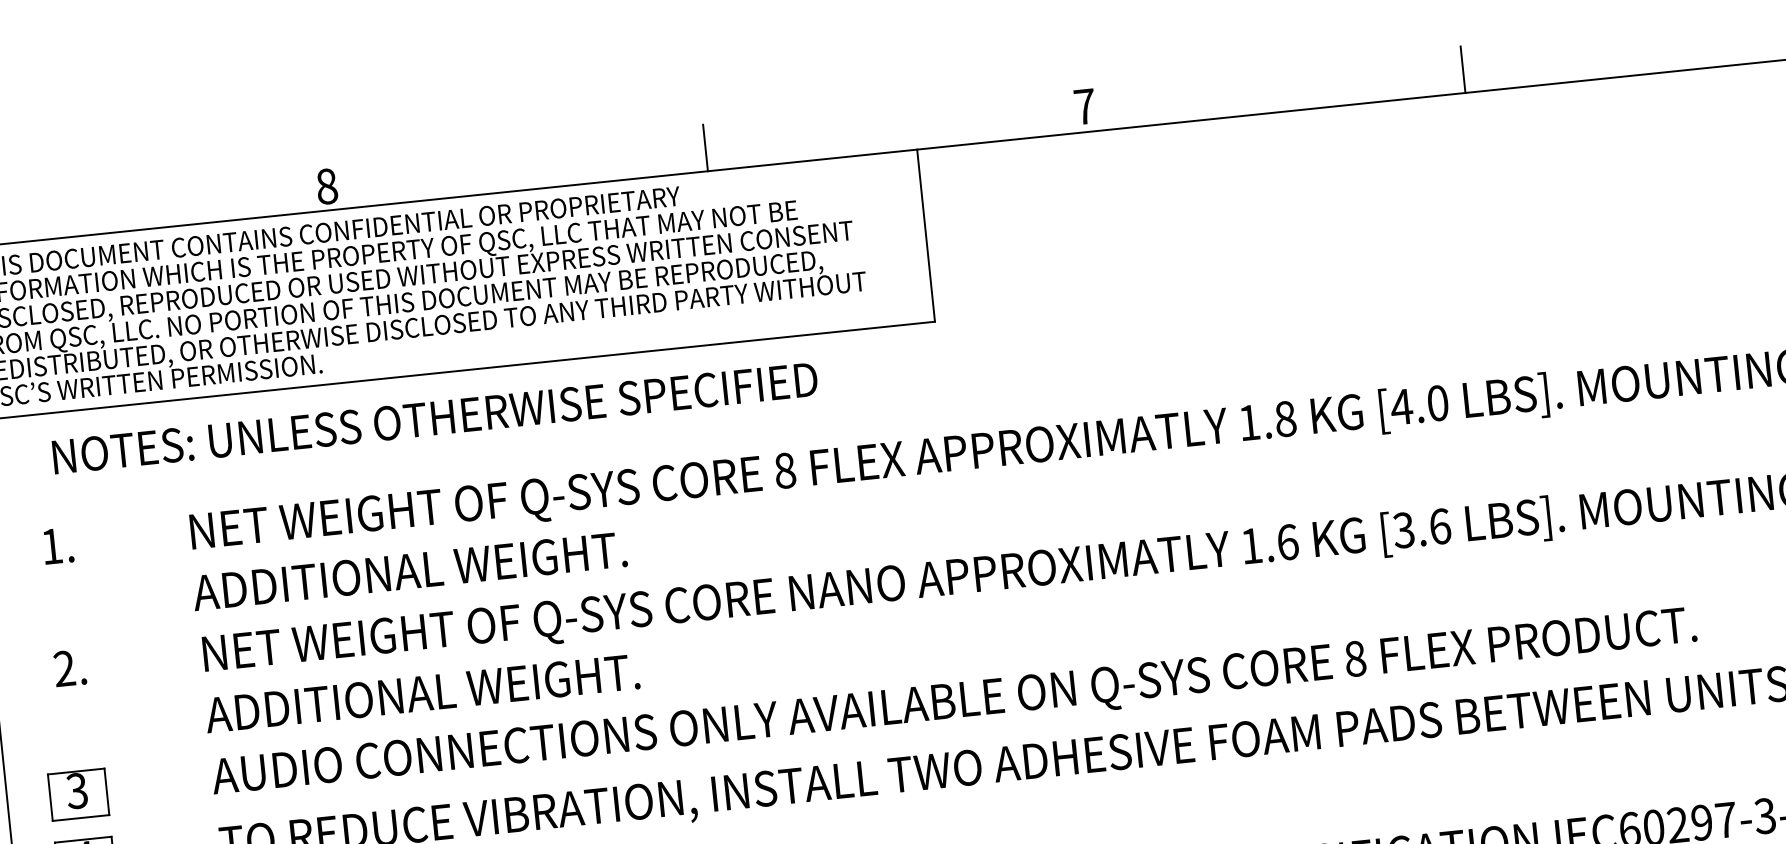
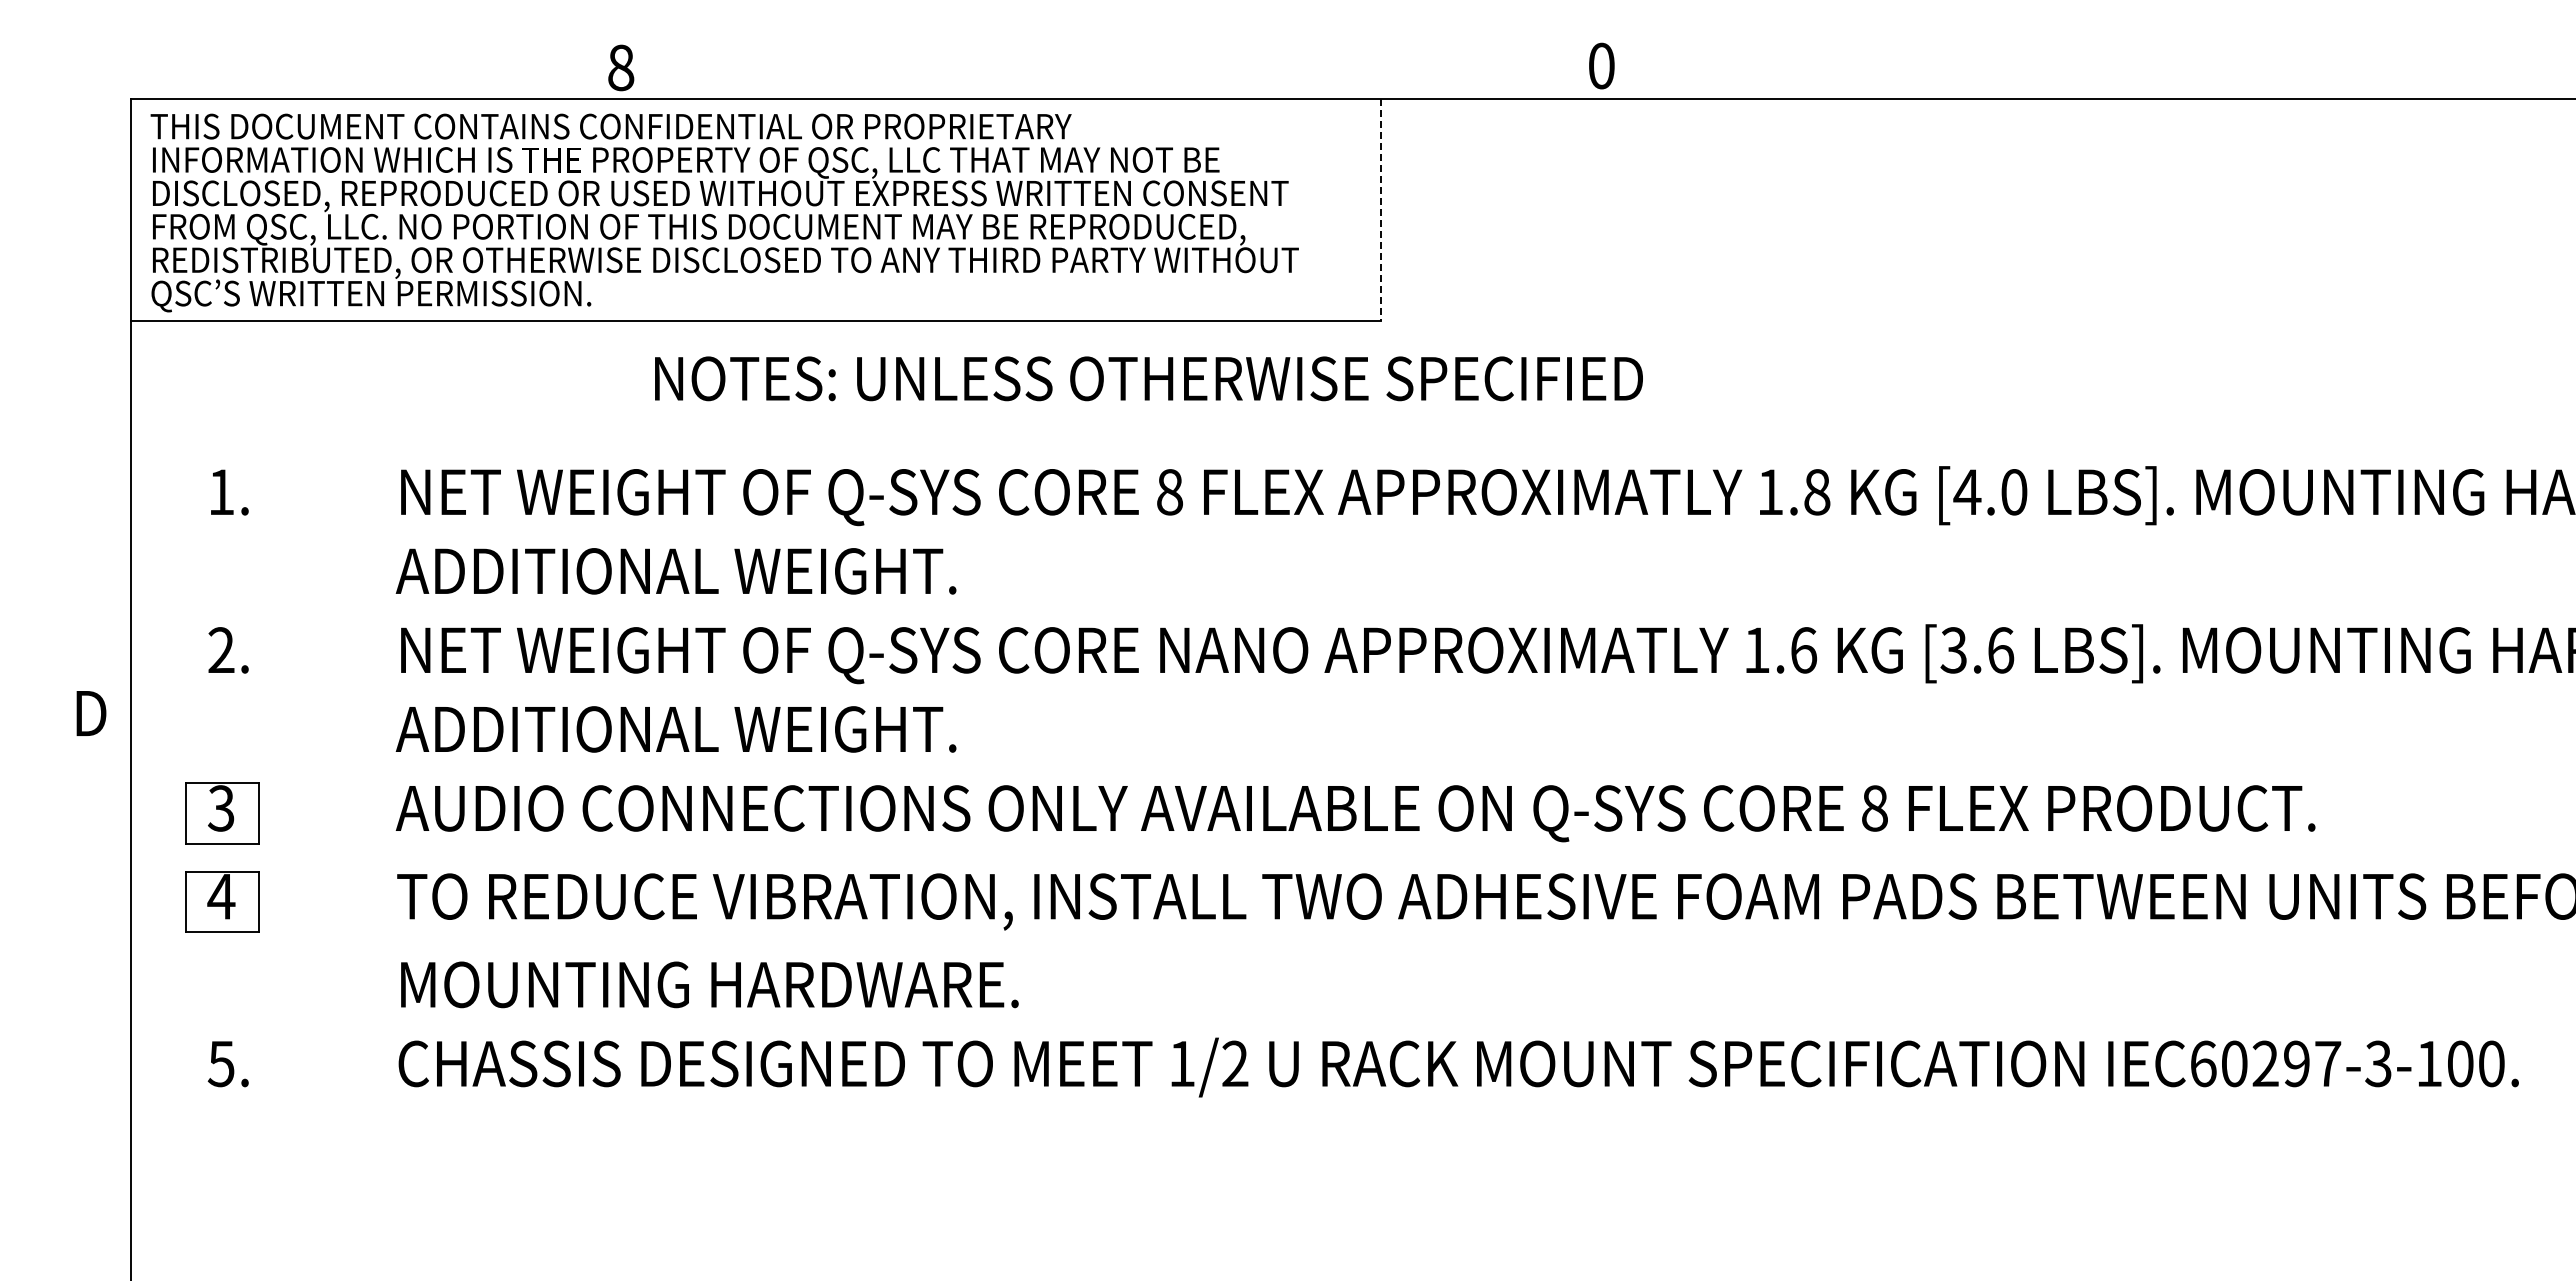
line: (1463, 69) -> (2090, 68), removed
text: (1084, 106) -> (1601, 65), 7 -> 0
line: (705, 147) -> (1110, 68), removed
line: (926, 236) -> (1381, 210), solid -> dashed
text: (434, 418) -> (1148, 378), moved

